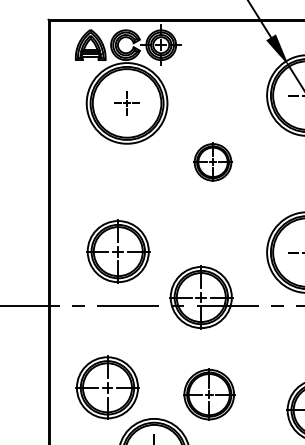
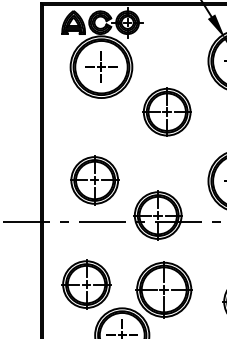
part: (126, 103) -> (101, 67), size x1.67
part: (212, 162) -> (166, 112), size x1.67
part: (209, 394) -> (164, 289), size x1.43

